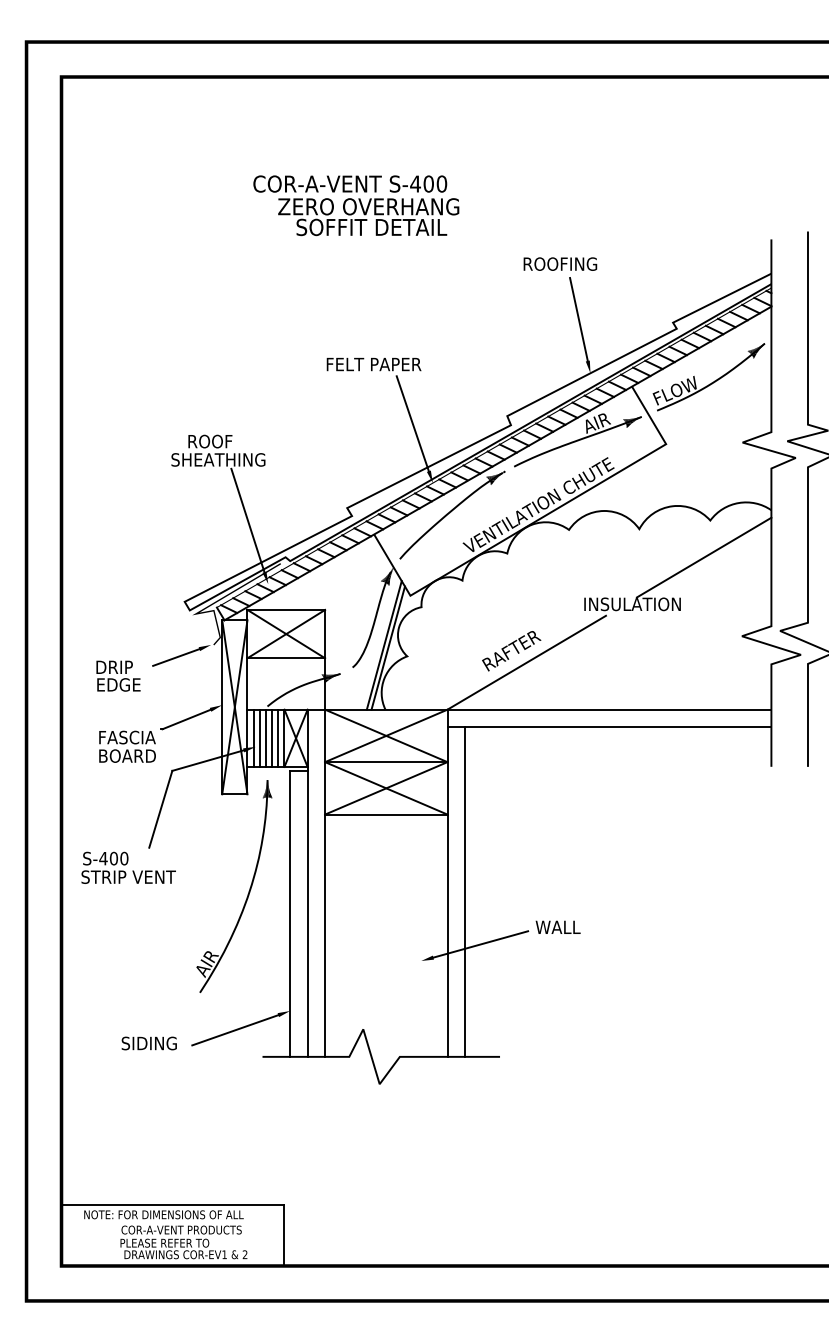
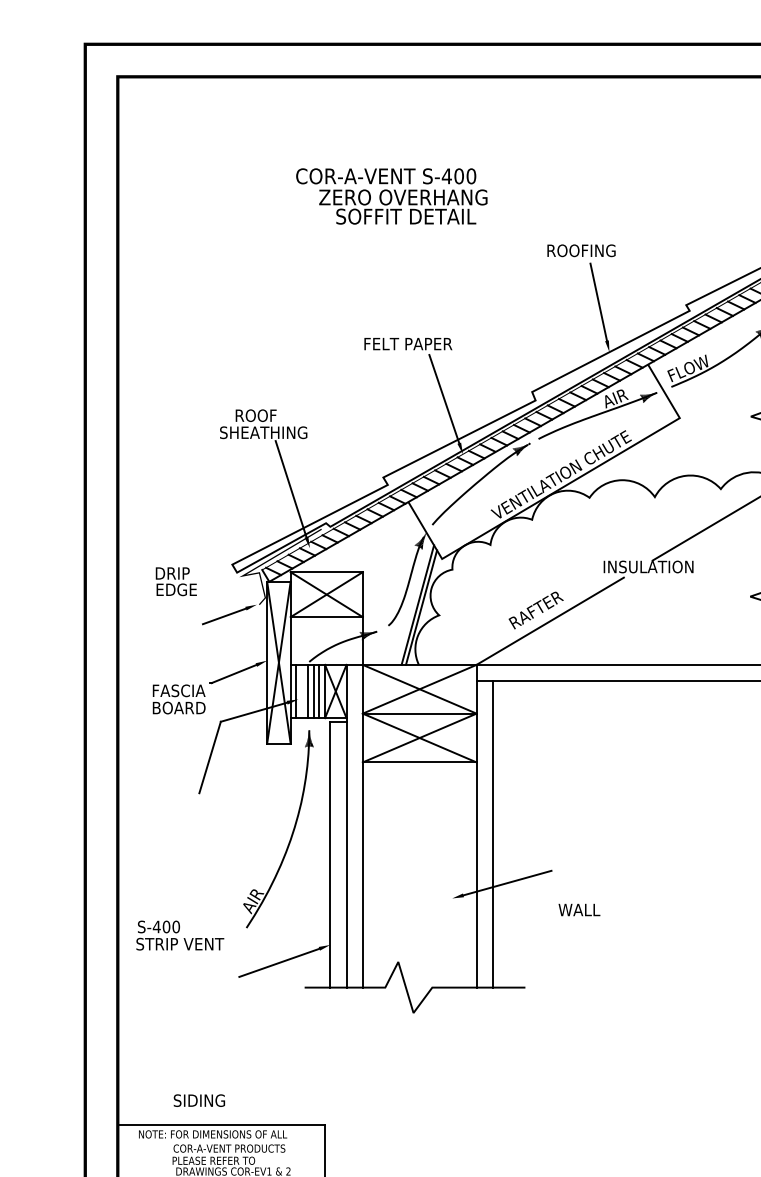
text: (118, 675) -> (176, 581), moved
line: (259, 737) -> (301, 690), removed
text: (128, 867) -> (180, 935), moved
text: (557, 926) -> (578, 909), moved
text: (148, 1043) -> (198, 1100), moved

